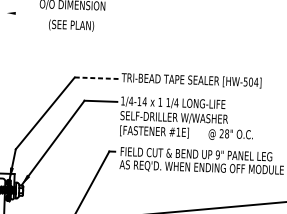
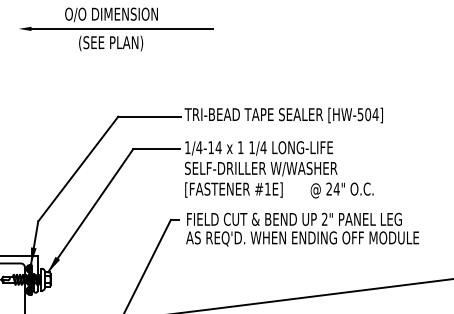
line: (79, 15) -> (122, 28), added
line: (97, 78) -> (150, 116), dashed -> solid
text: (226, 133) -> (336, 188), 28" -> 24"
text: (217, 155) -> (324, 219), 9" -> 2"

